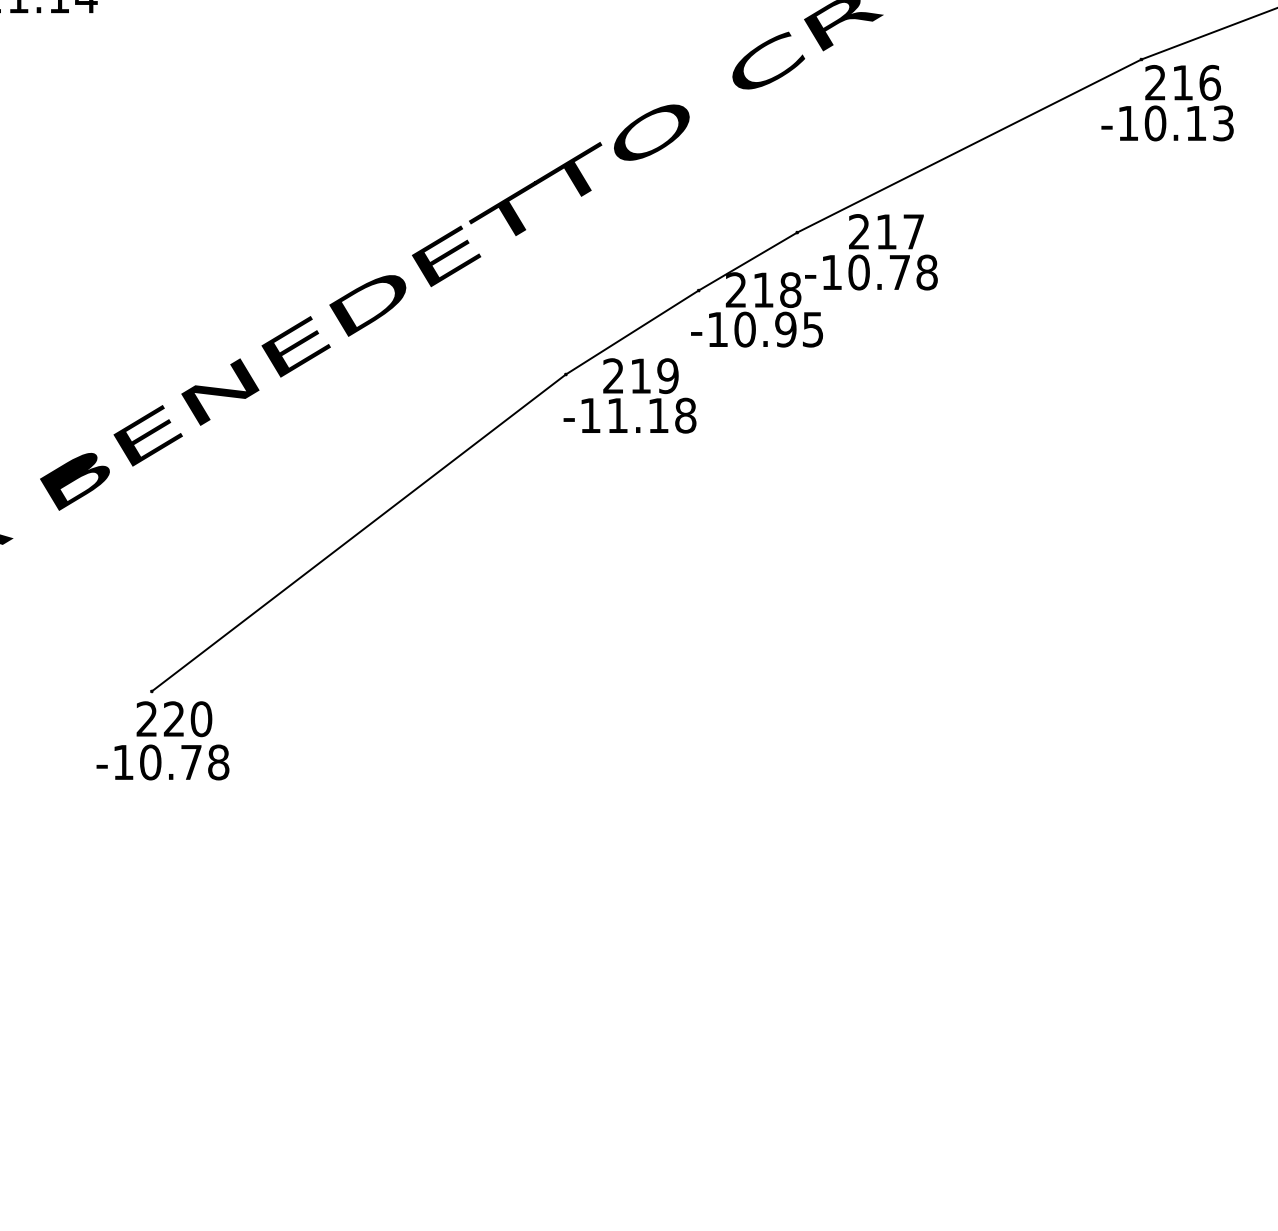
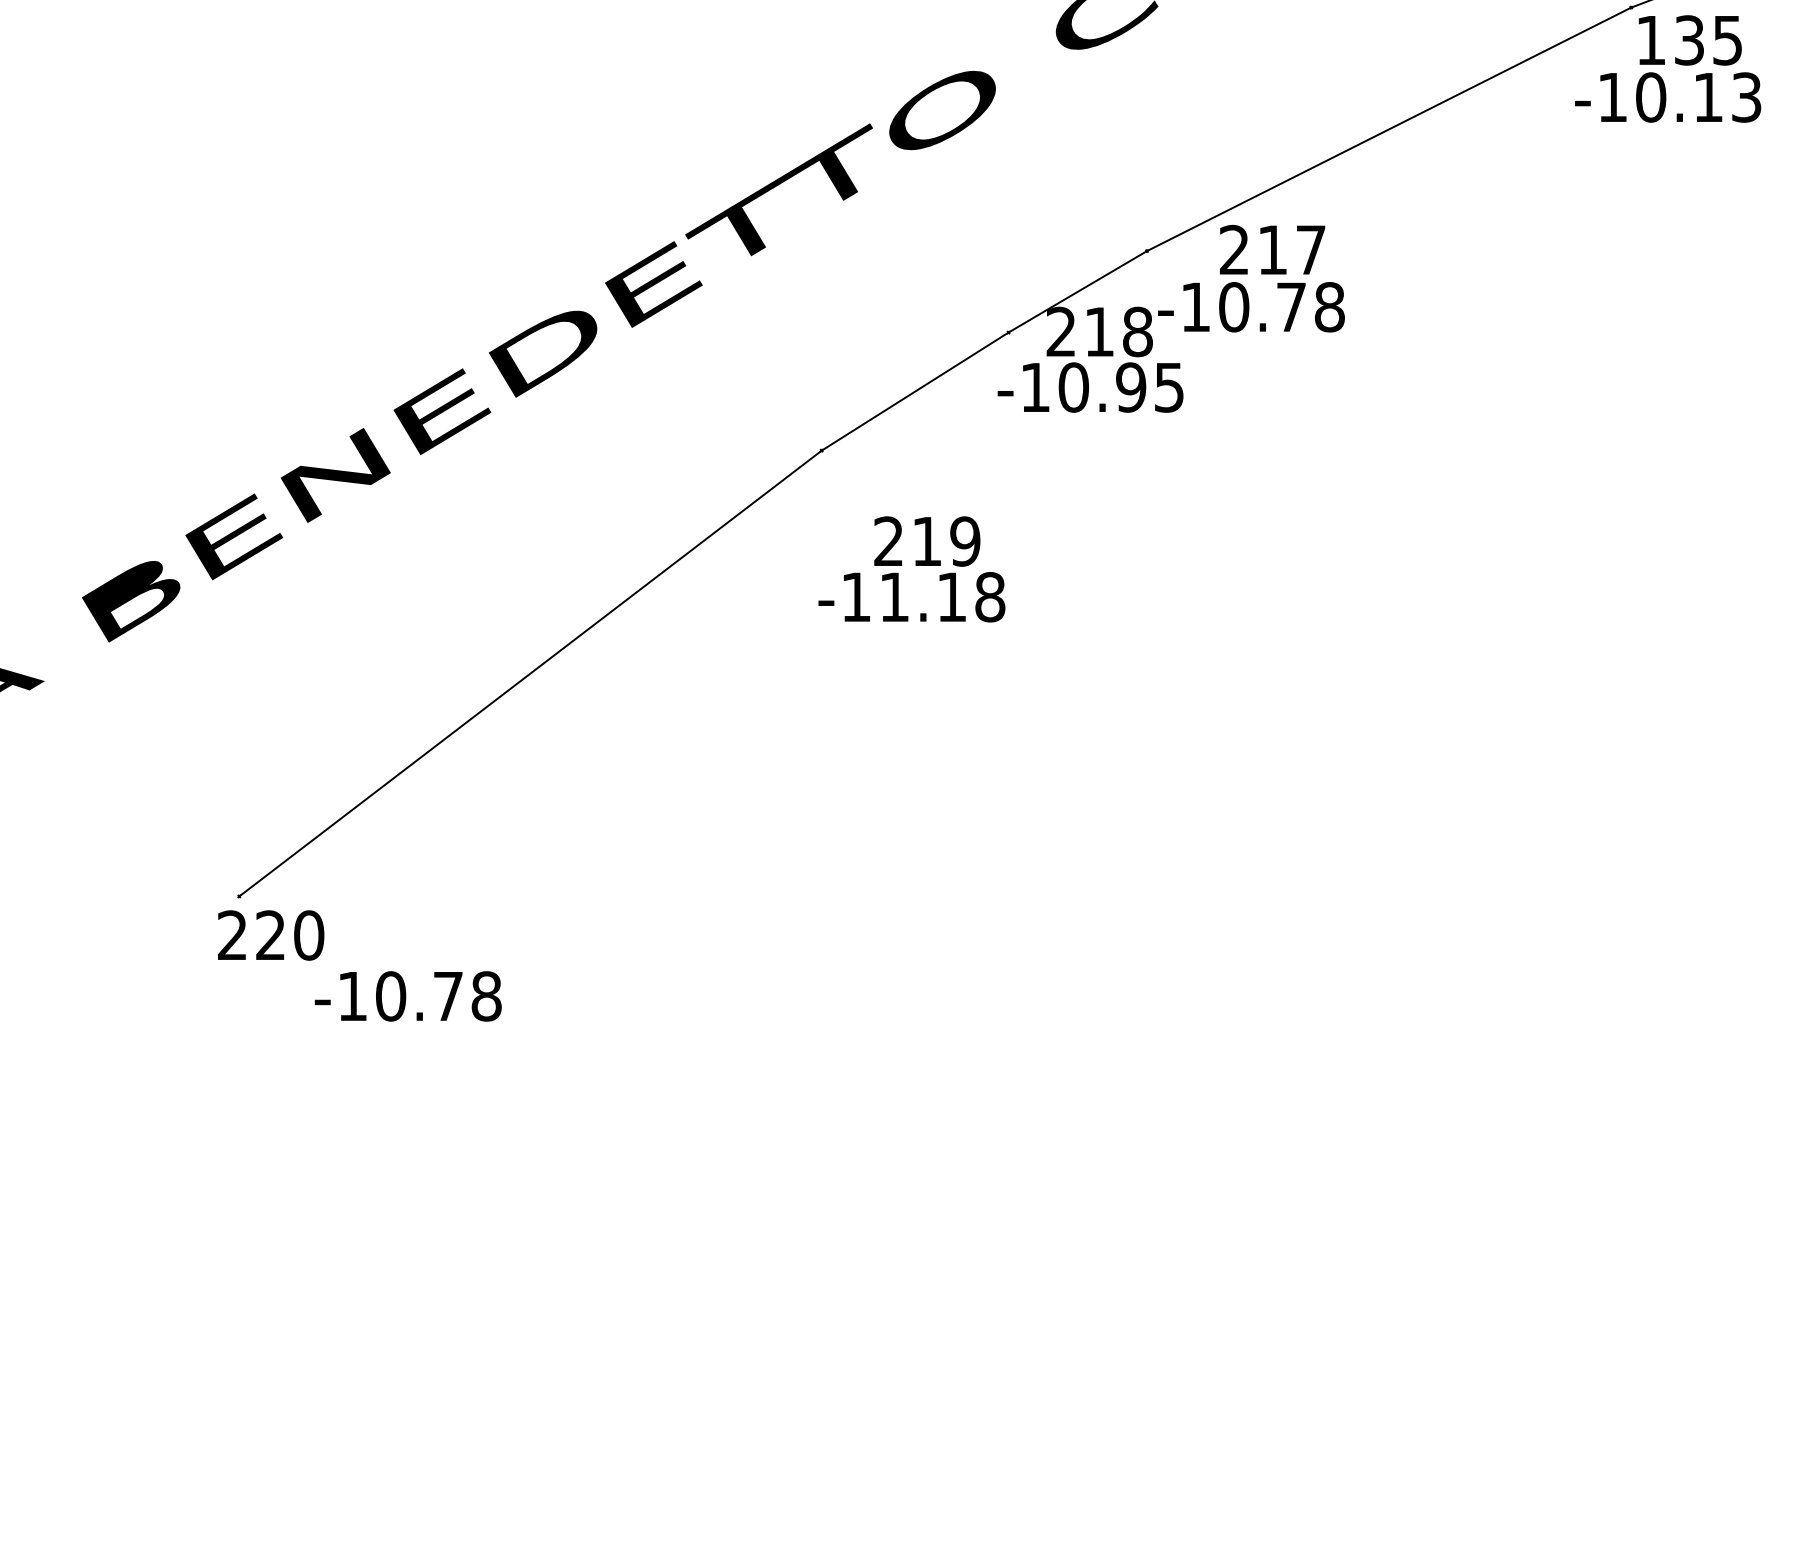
text: (1182, 82) -> (1689, 39), 216 -> 135
text: (629, 395) -> (911, 568), moved
text: (162, 762) -> (407, 996), moved

